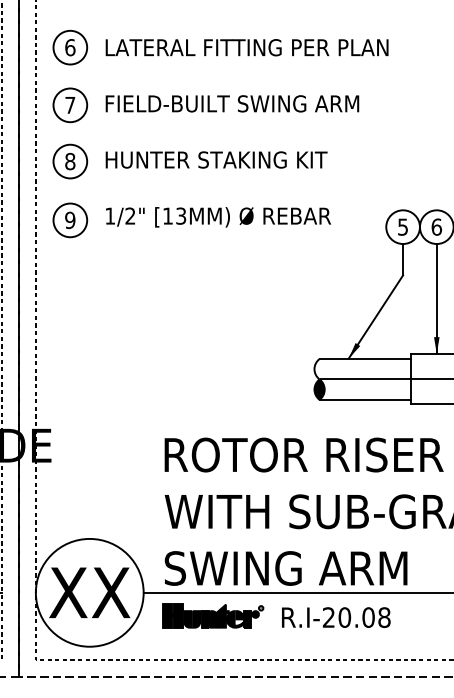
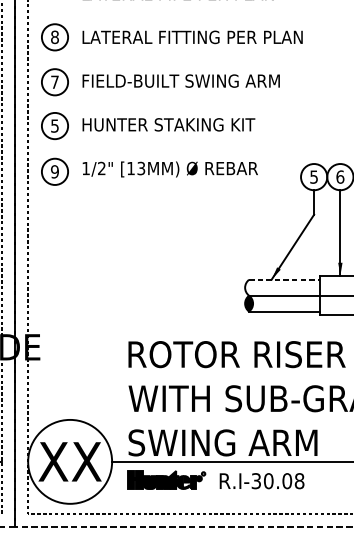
text: (70, 47) -> (55, 37), 6 -> 8
text: (70, 161) -> (55, 125), 8 -> 5
line: (365, 359) -> (284, 280), solid -> dashed
text: (328, 617) -> (256, 481), R.I-20.08 -> R.I-30.08

